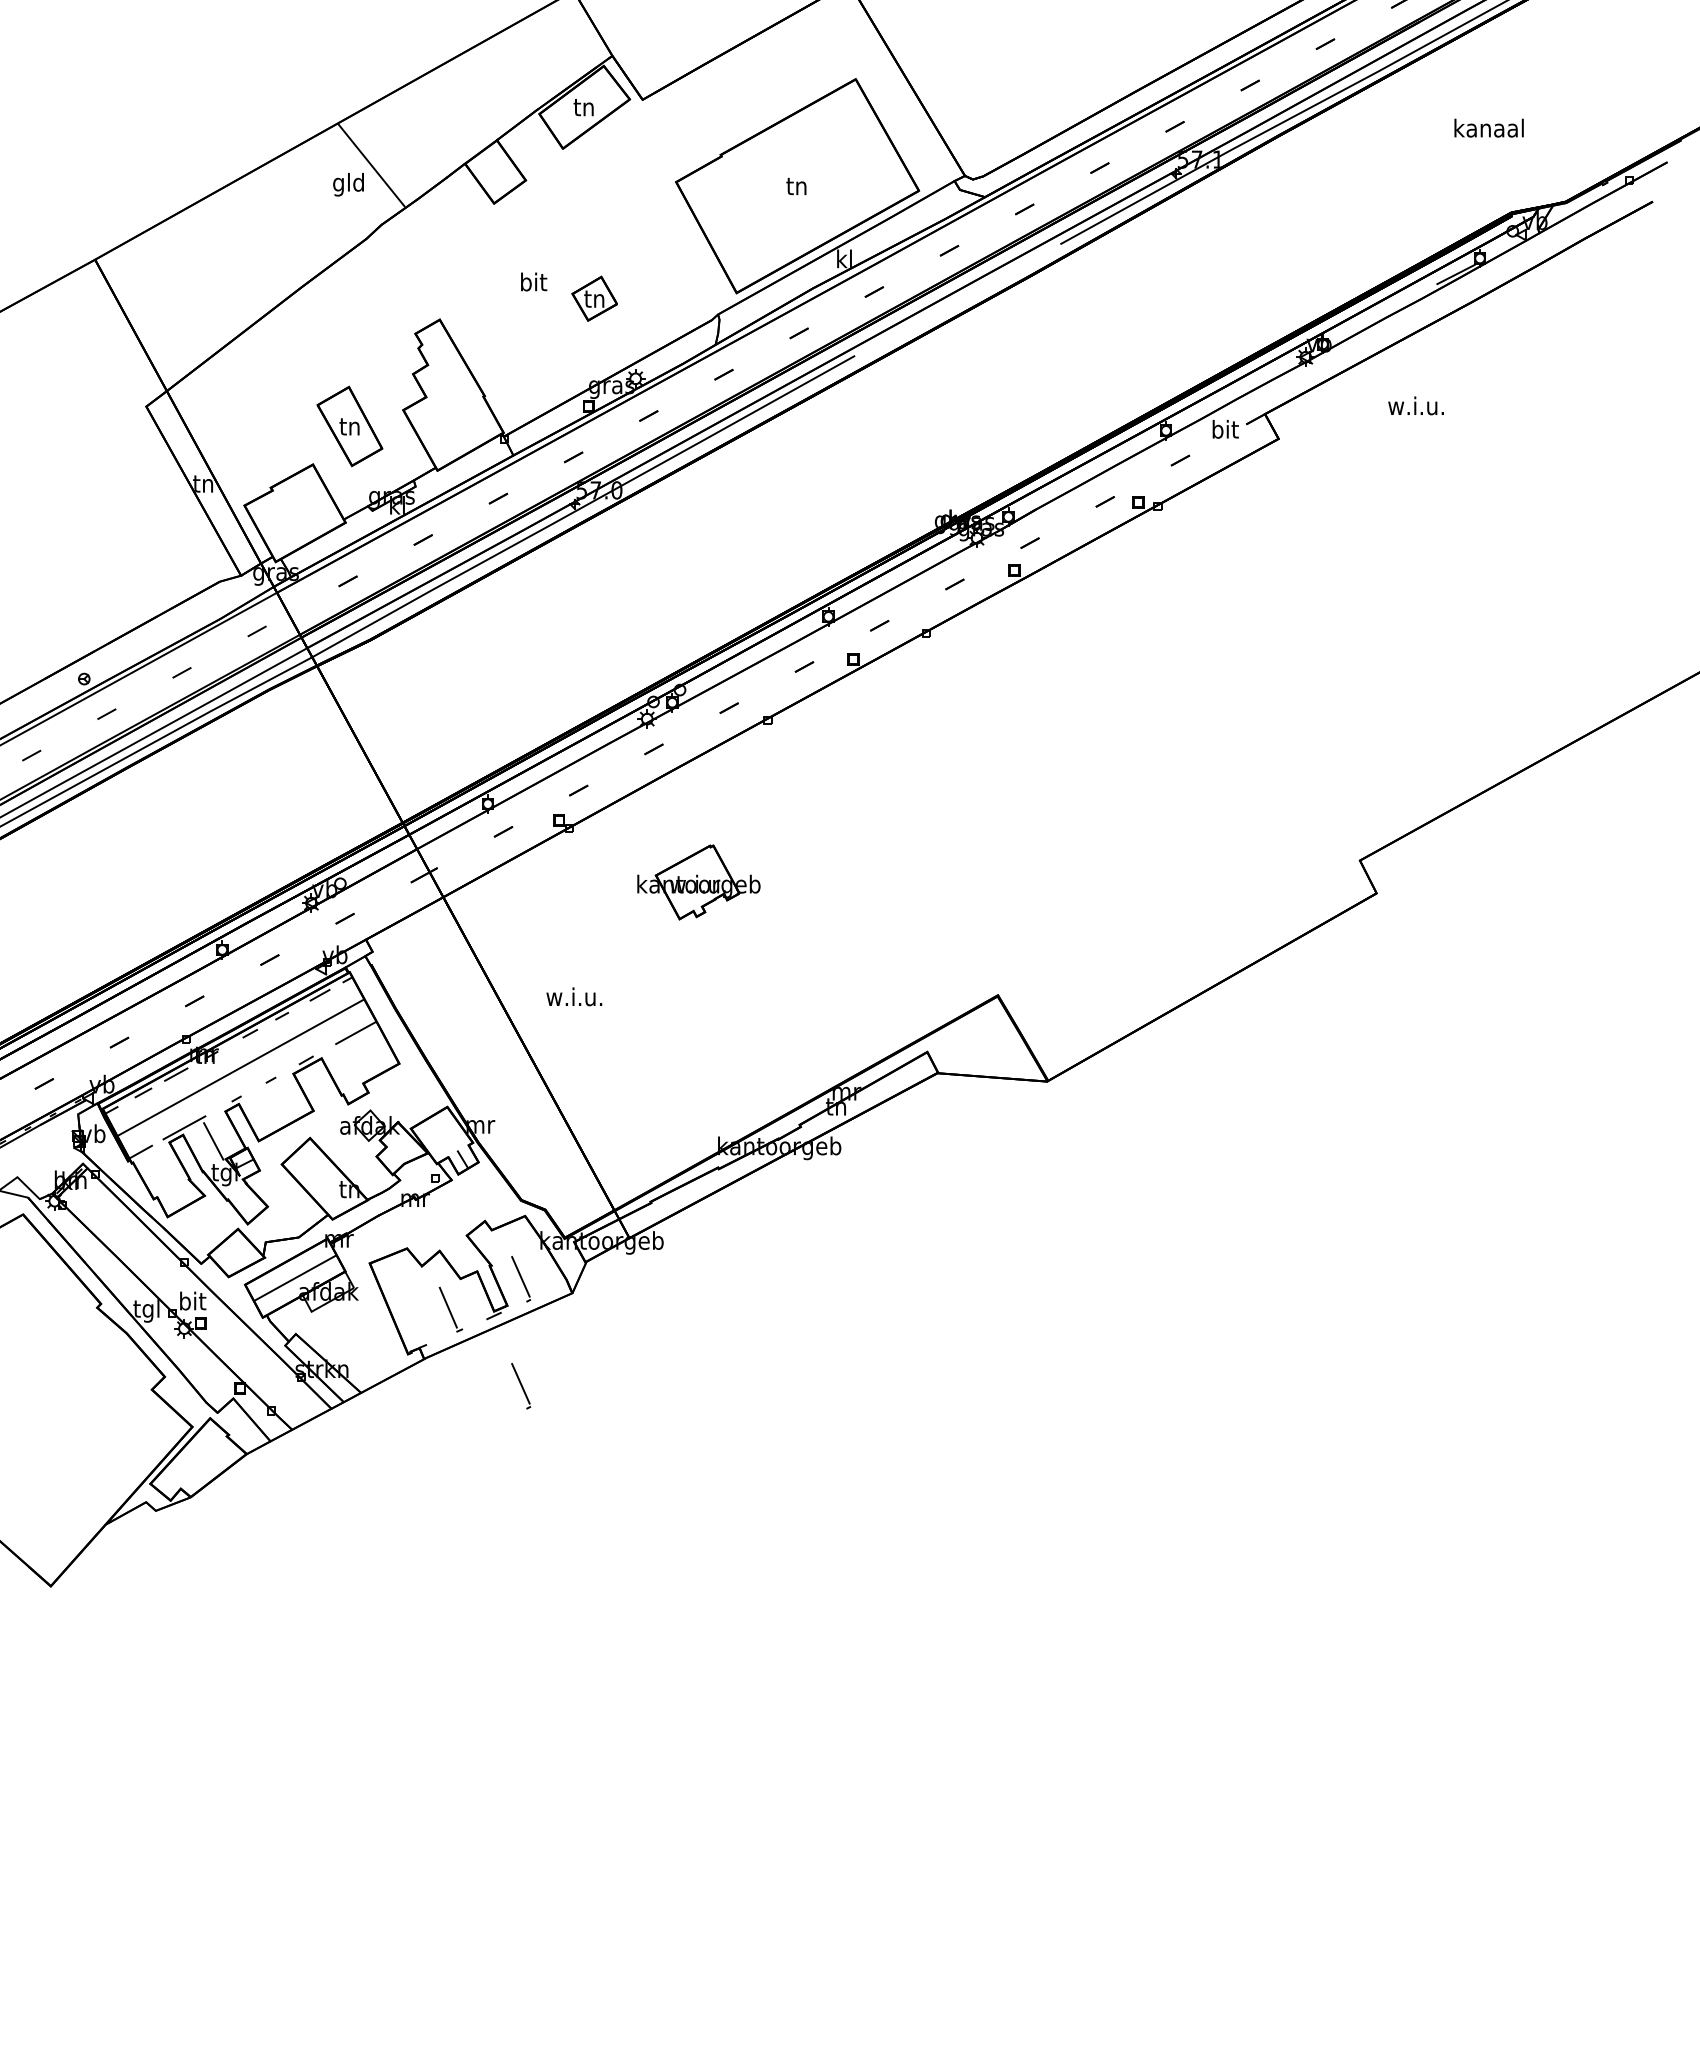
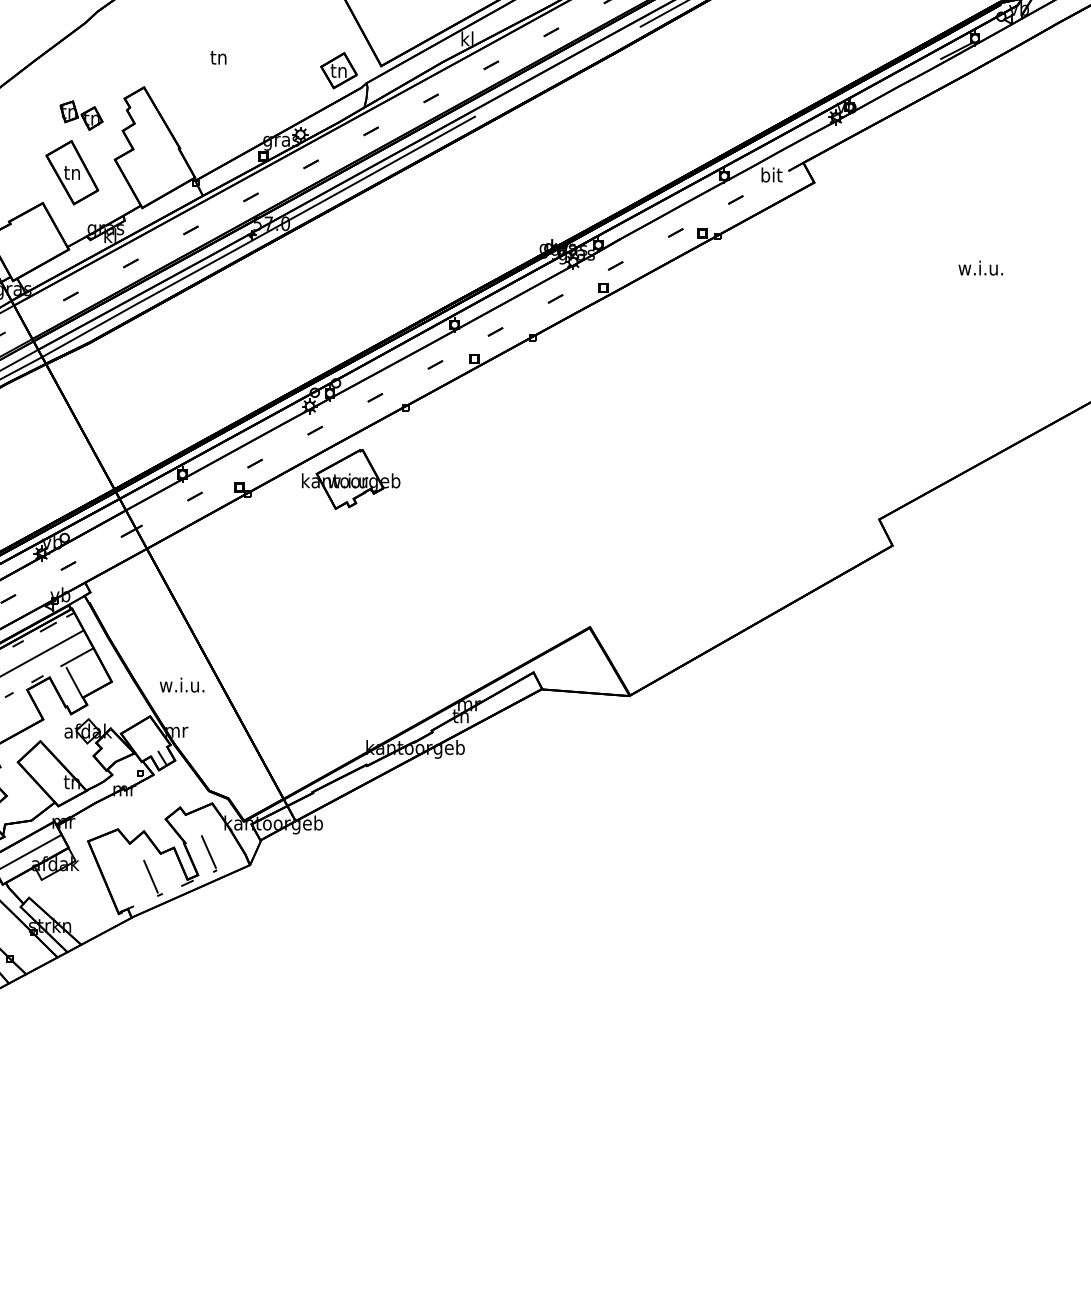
text: (534, 281) -> (219, 56), bit -> tn
part: (594, 298) -> (338, 70), moved
part: (361, 354) -> (81, 115), added
text: (1415, 405) -> (980, 267), moved
part: (698, 882) -> (350, 479), moved
text: (574, 996) -> (182, 684), moved
line: (352, 1064) -> (74, 682), added
part: (521, 1386) -> (209, 939), removed

